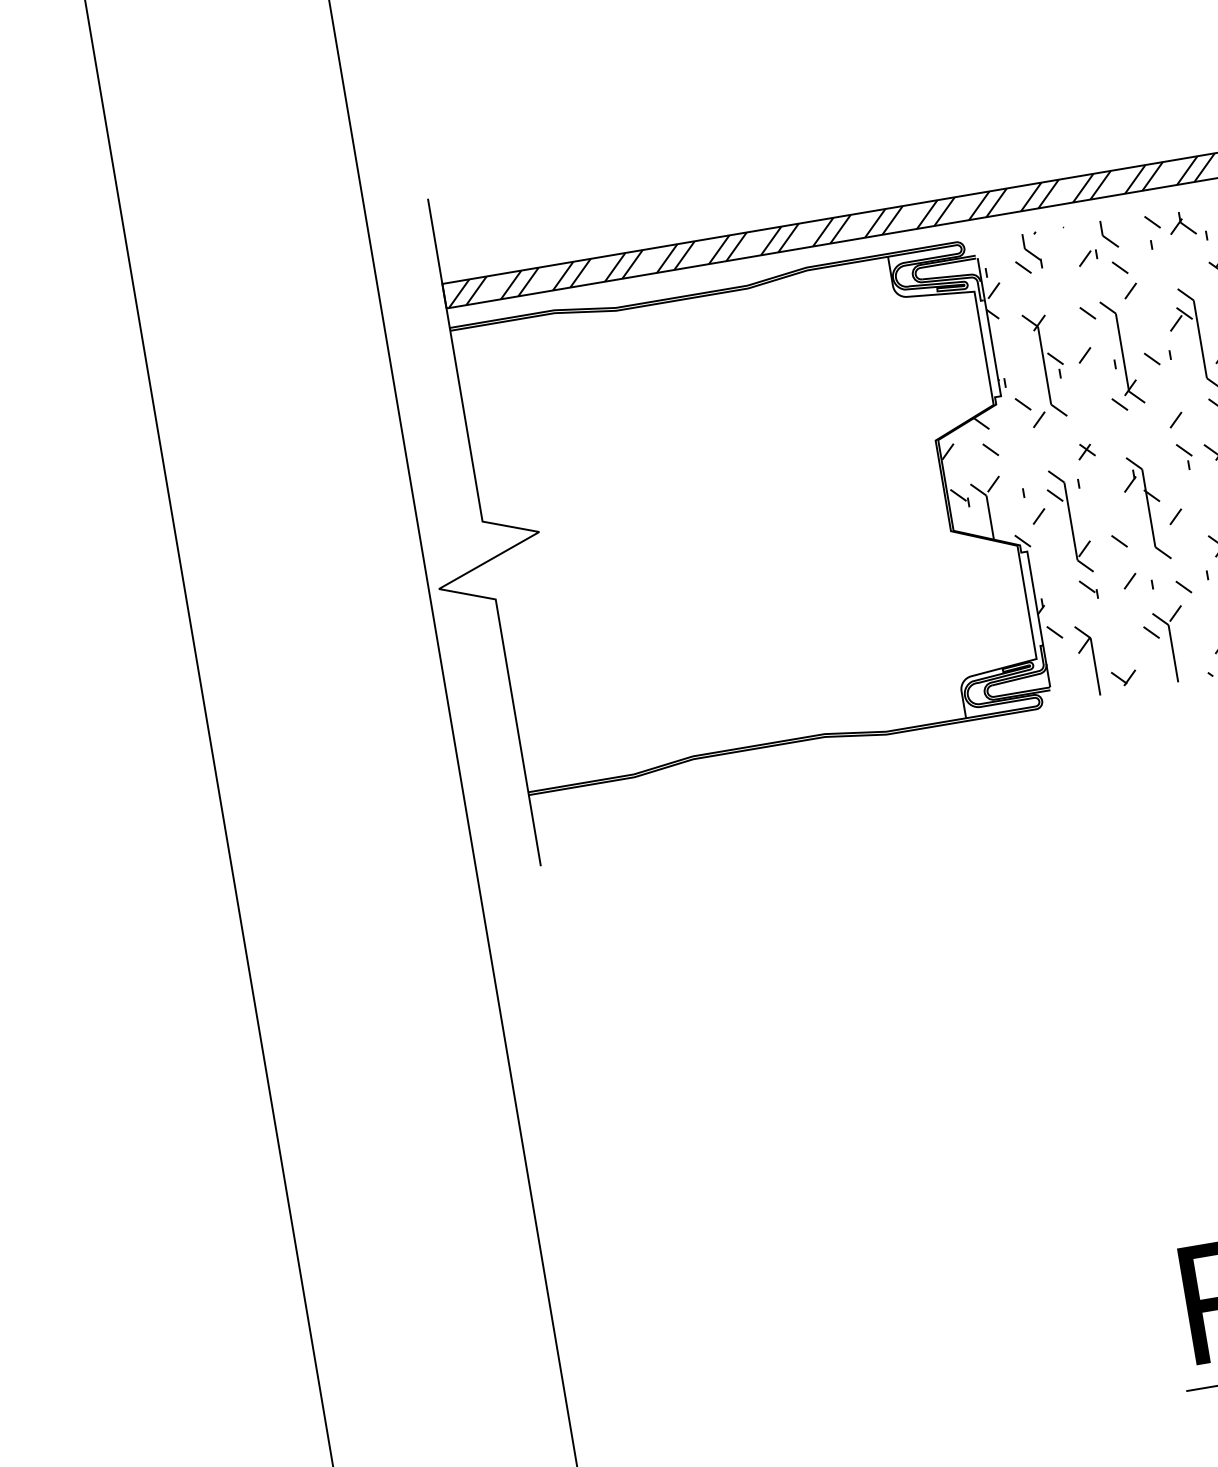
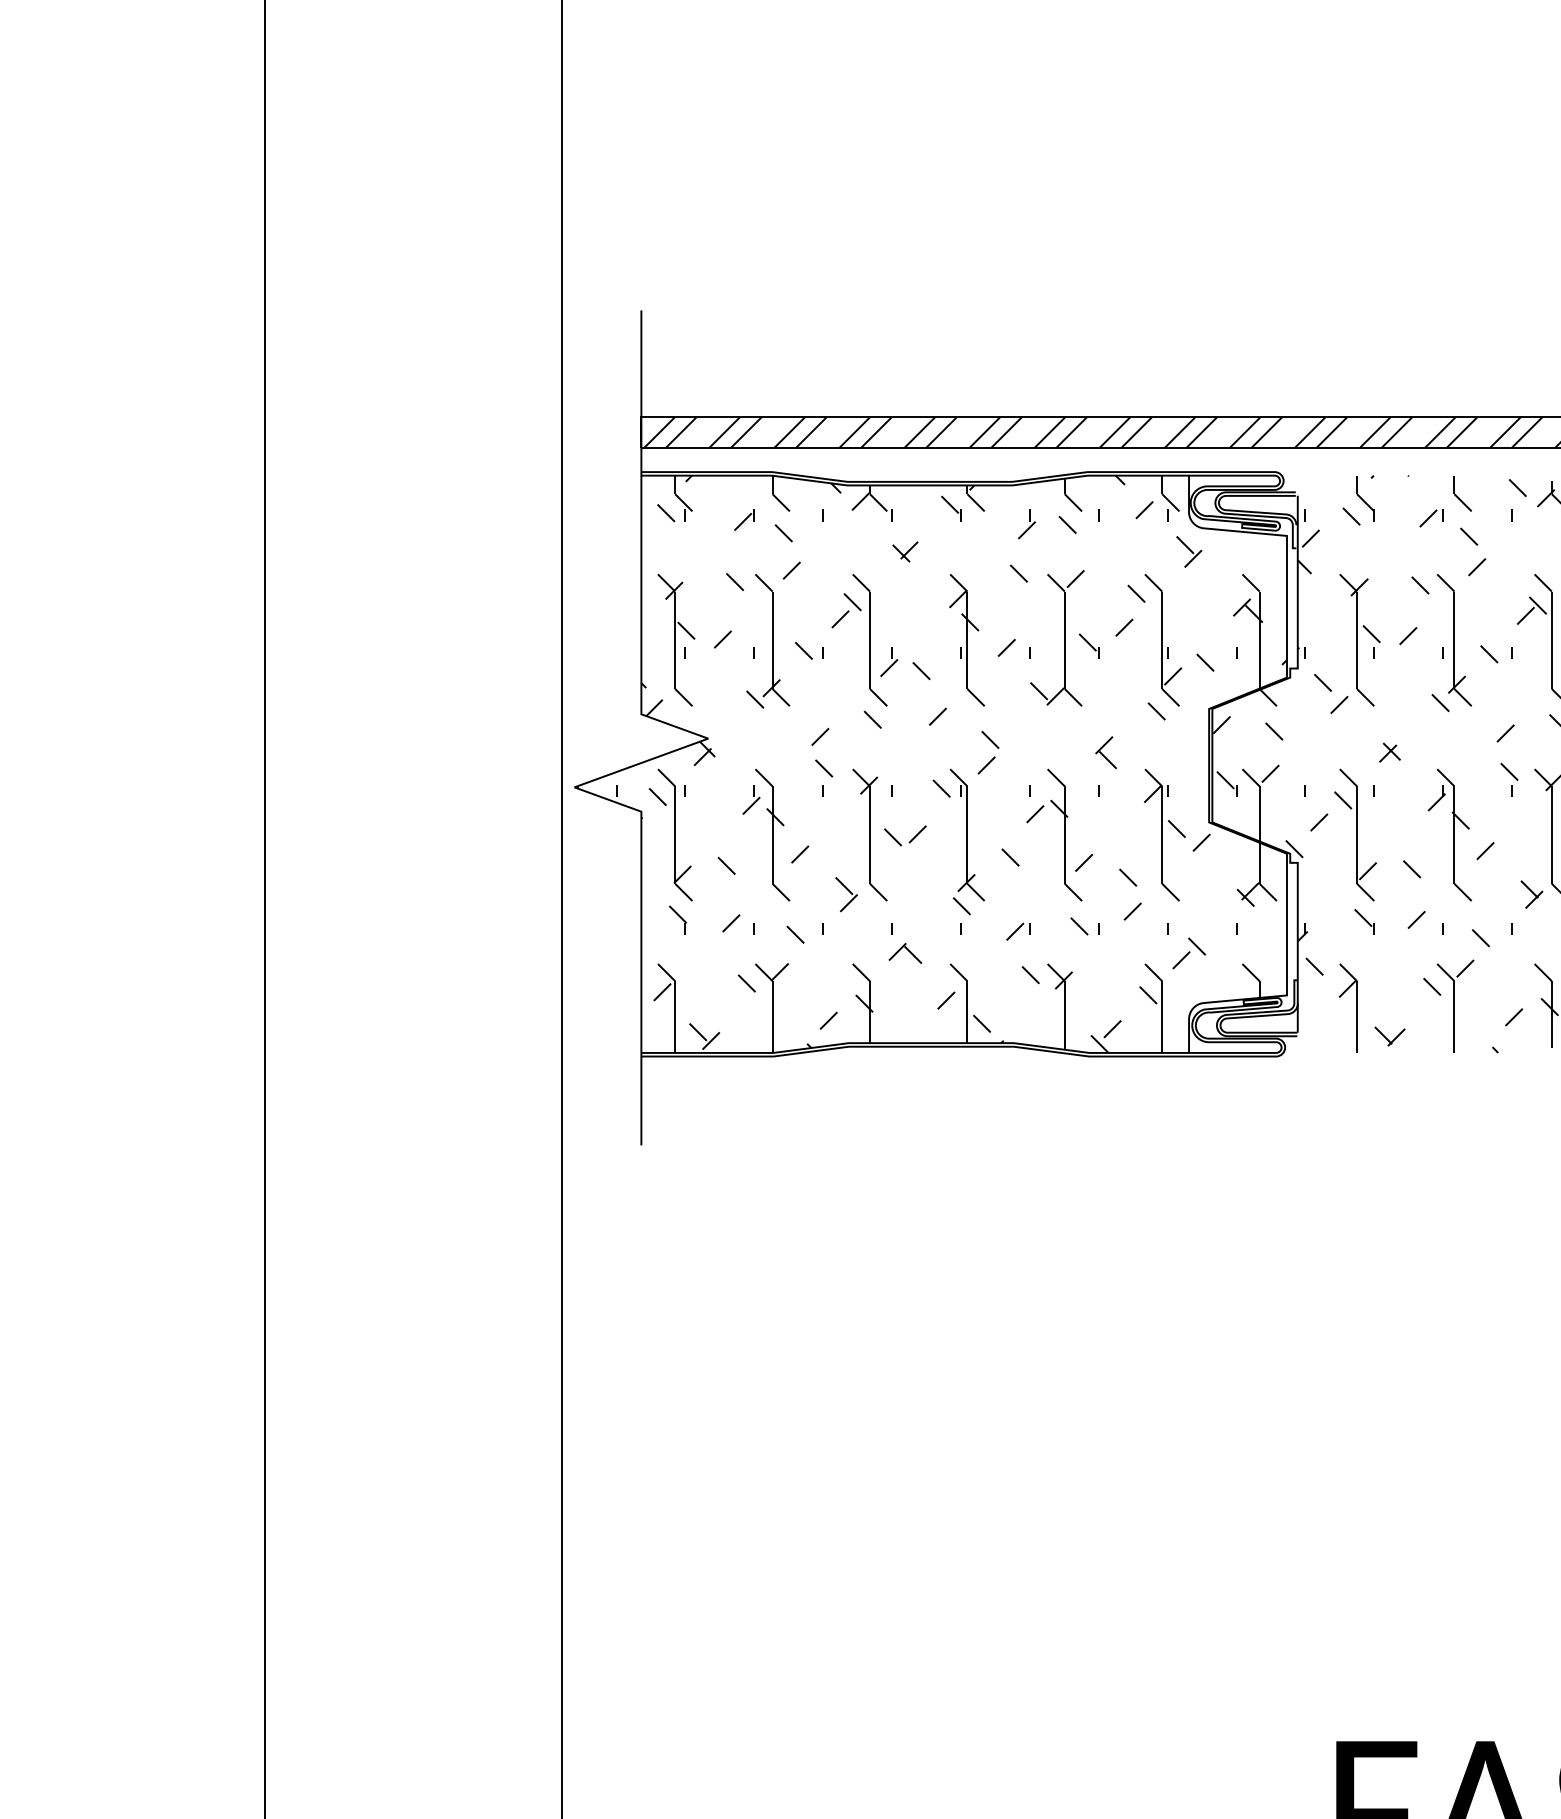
hatch: (721, 521) -> (931, 763), added

